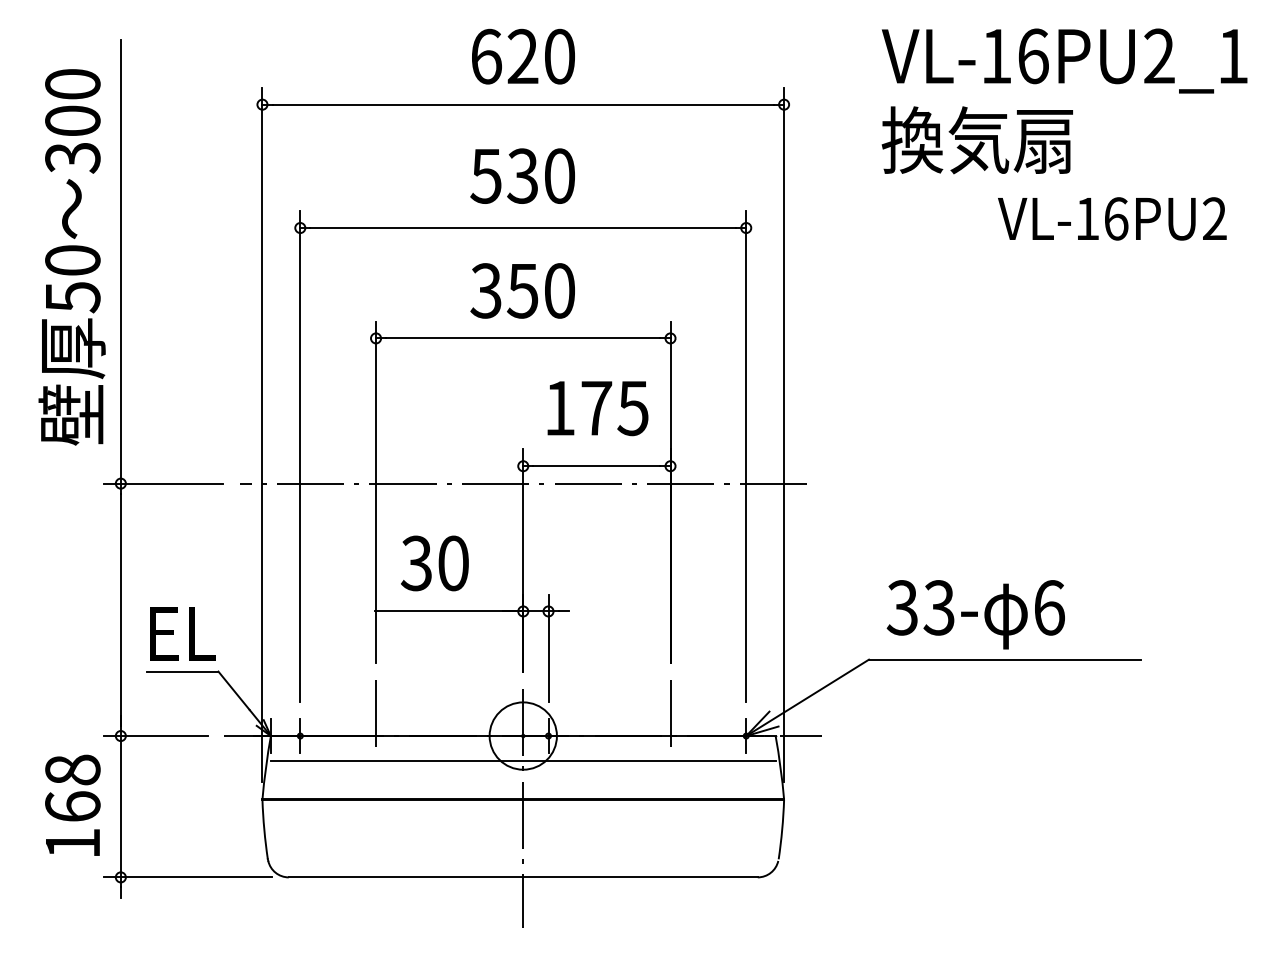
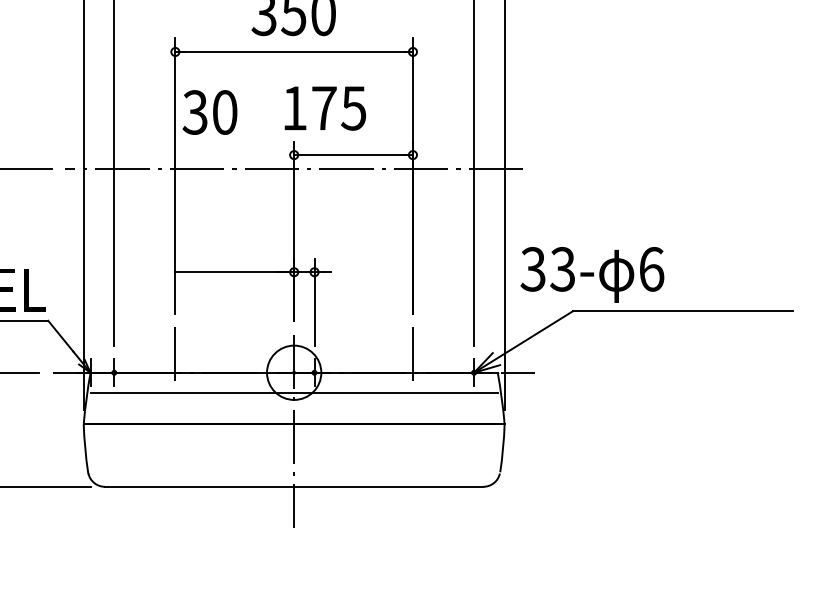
text: (597, 408) -> (325, 108), moved
text: (434, 563) -> (209, 112), moved
text: (975, 614) -> (592, 274), moved

